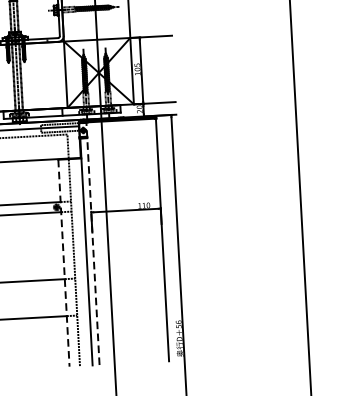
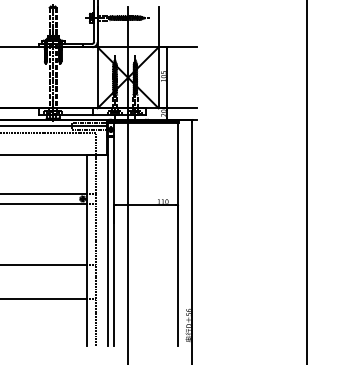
line: (93, 244) -> (114, 234), dashed -> solid
line: (63, 264) -> (86, 251), dashed -> solid

